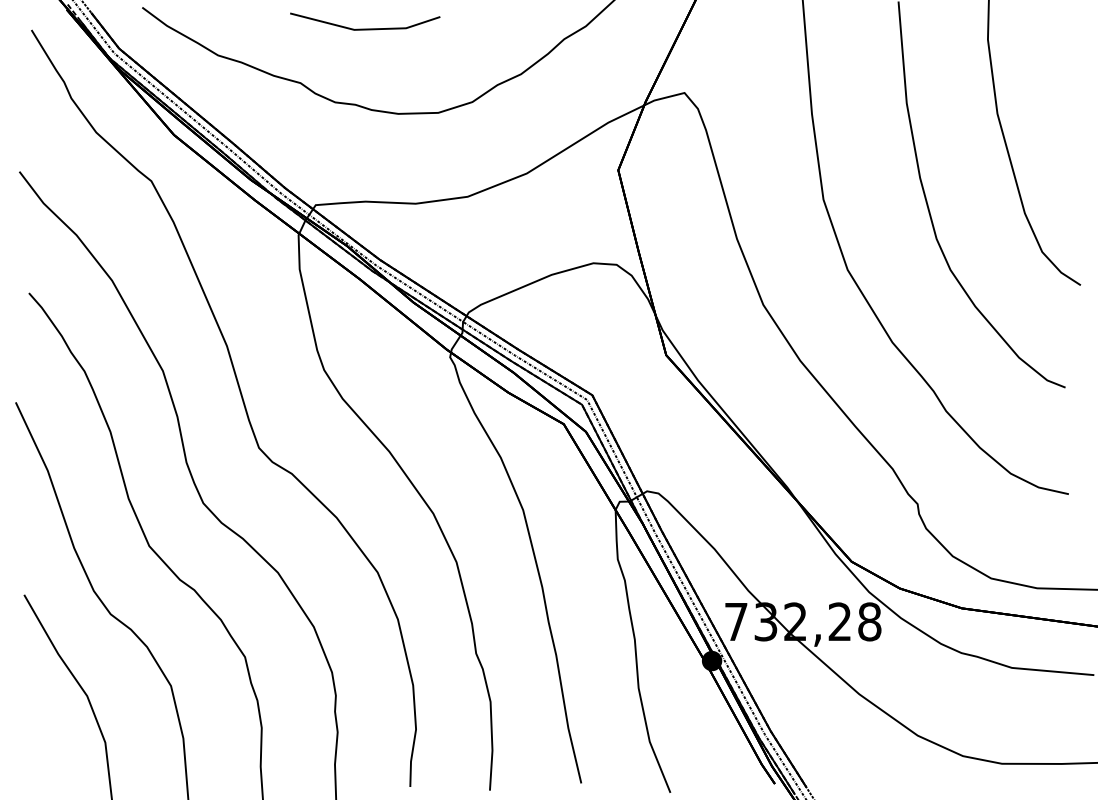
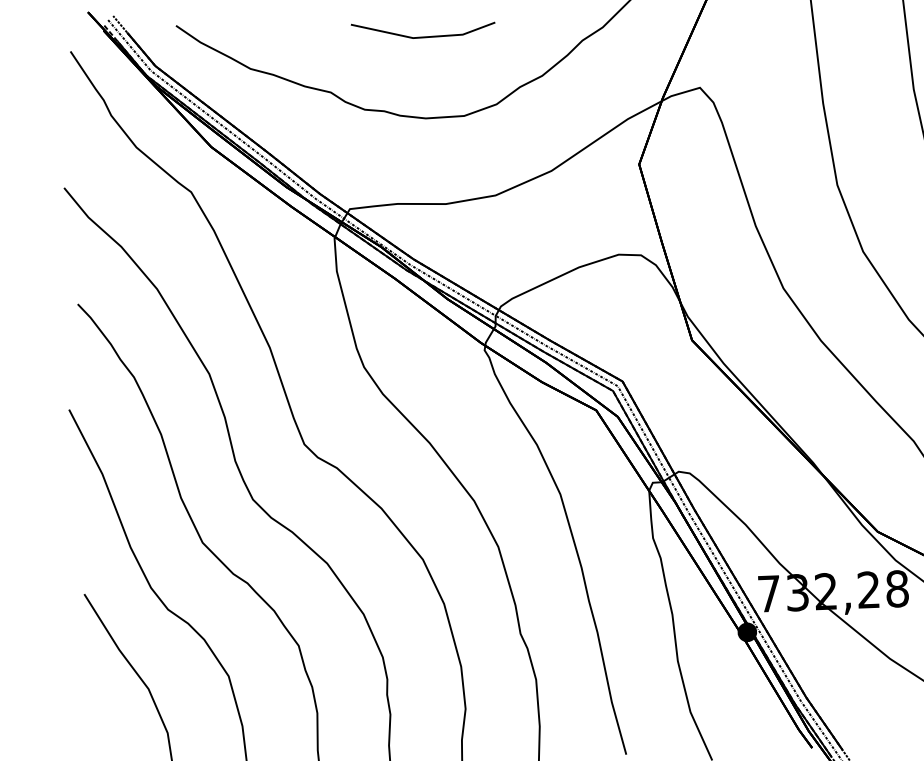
line: (365, 28) -> (423, 36), moved

